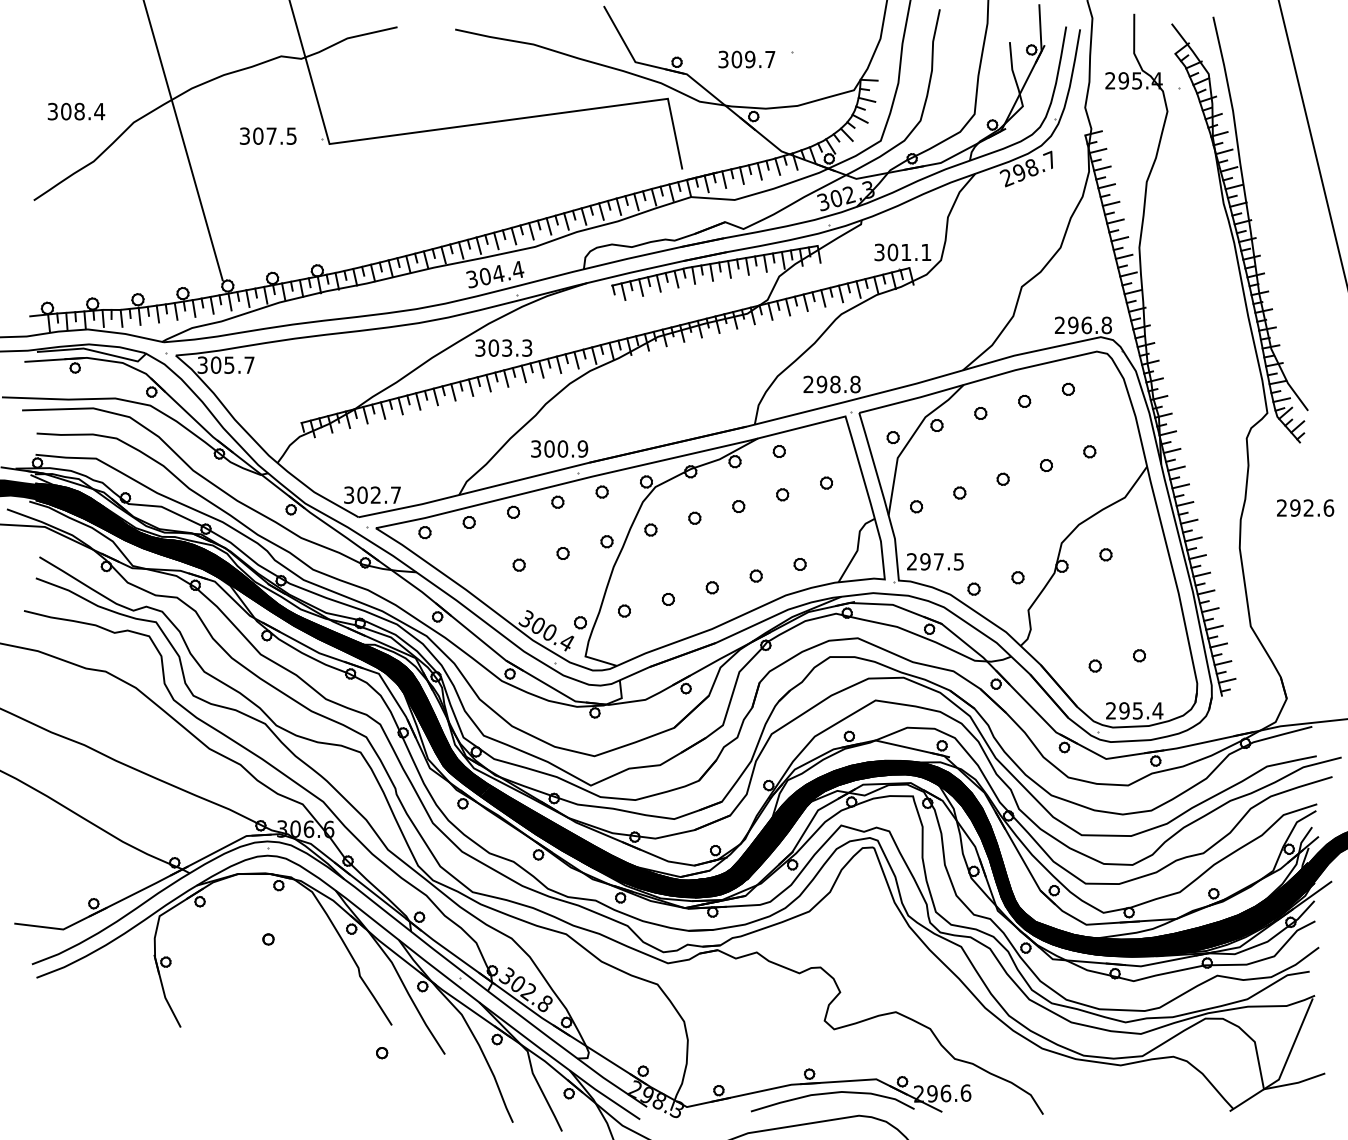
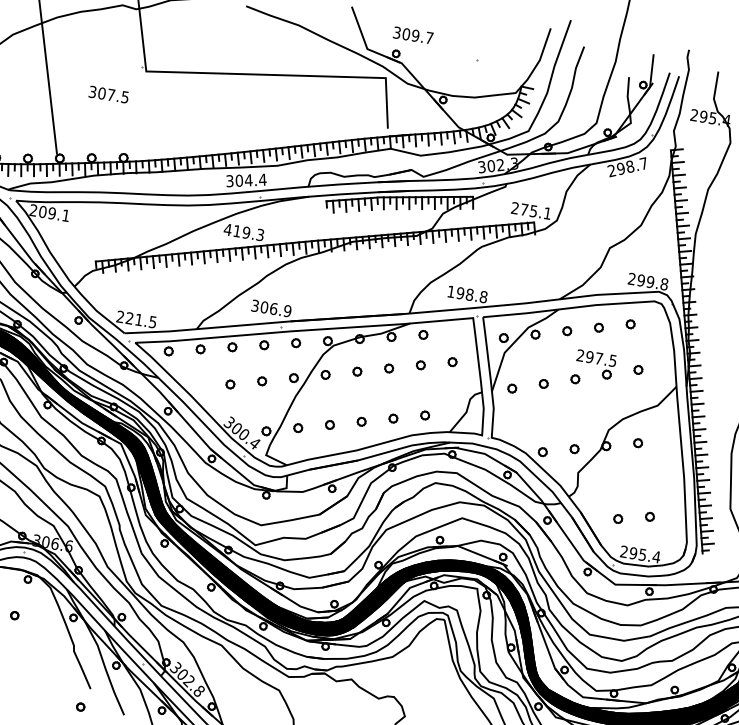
text: (746, 59) -> (413, 35), moved
text: (268, 135) -> (109, 94), moved
text: (892, 252) -> (524, 209), 301.1 -> 275.1
text: (1086, 325) -> (650, 282), 296.8 -> 299.8
text: (493, 347) -> (237, 230), 303.3 -> 419.3
text: (225, 364) -> (49, 212), 305.7 -> 209.1
text: (808, 383) -> (451, 291), 298.8 -> 198.8
text: (562, 448) -> (273, 308), 300.9 -> 306.9
text: (372, 494) -> (136, 319), 302.7 -> 221.5
text: (935, 561) -> (596, 358), moved

